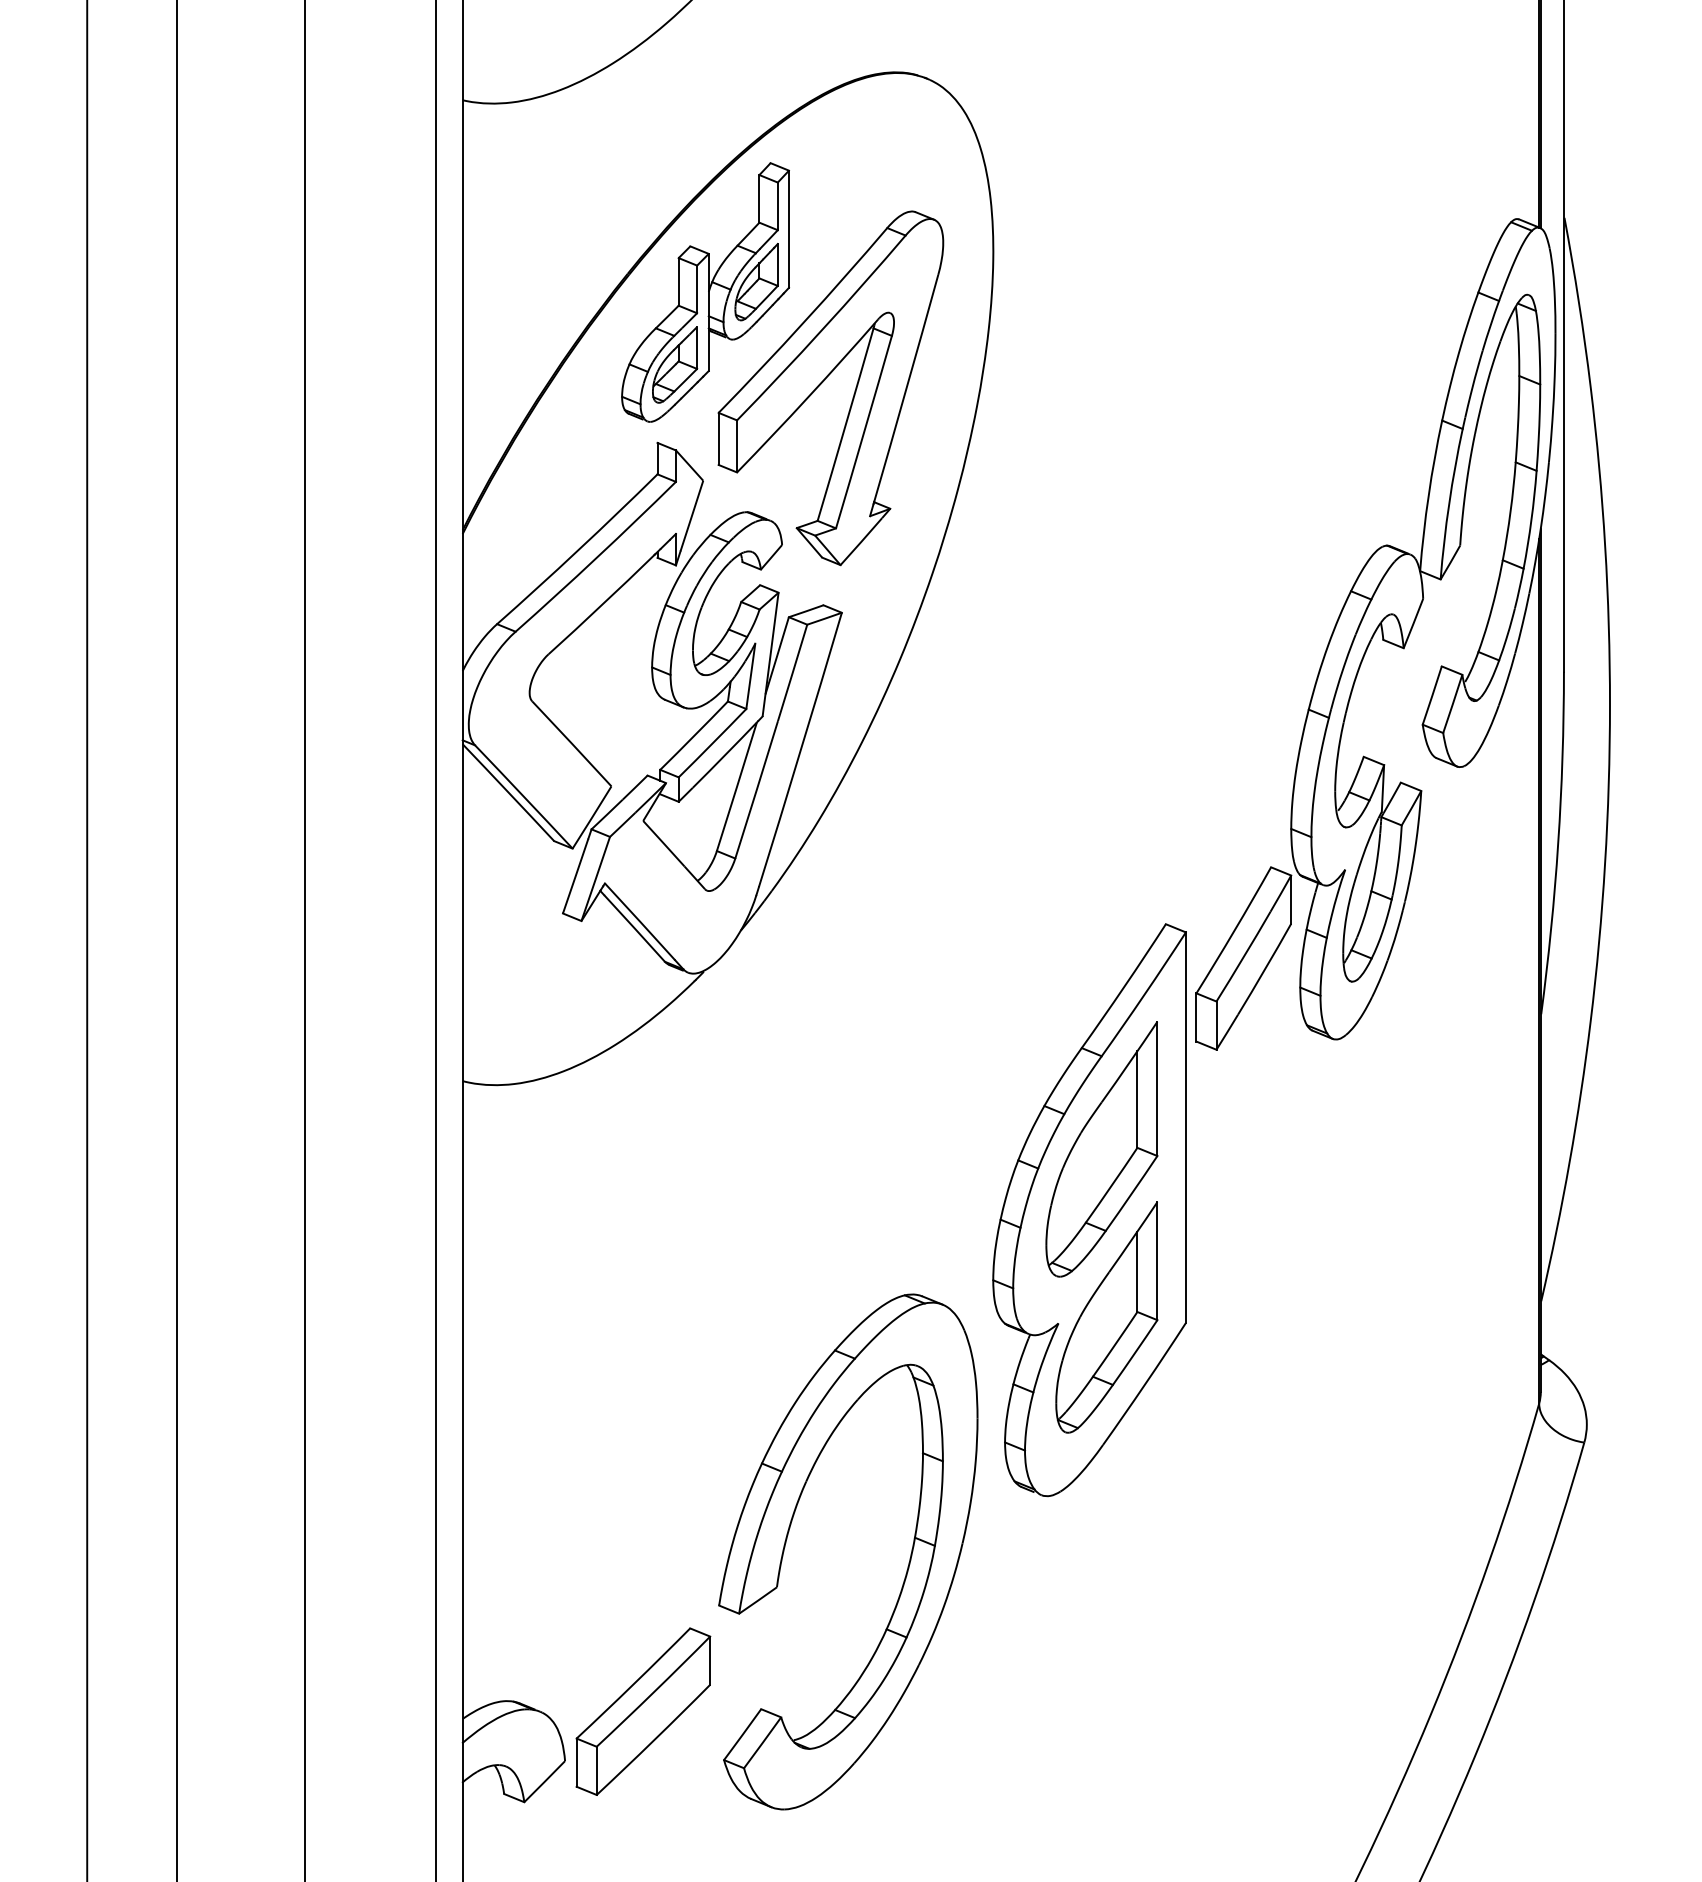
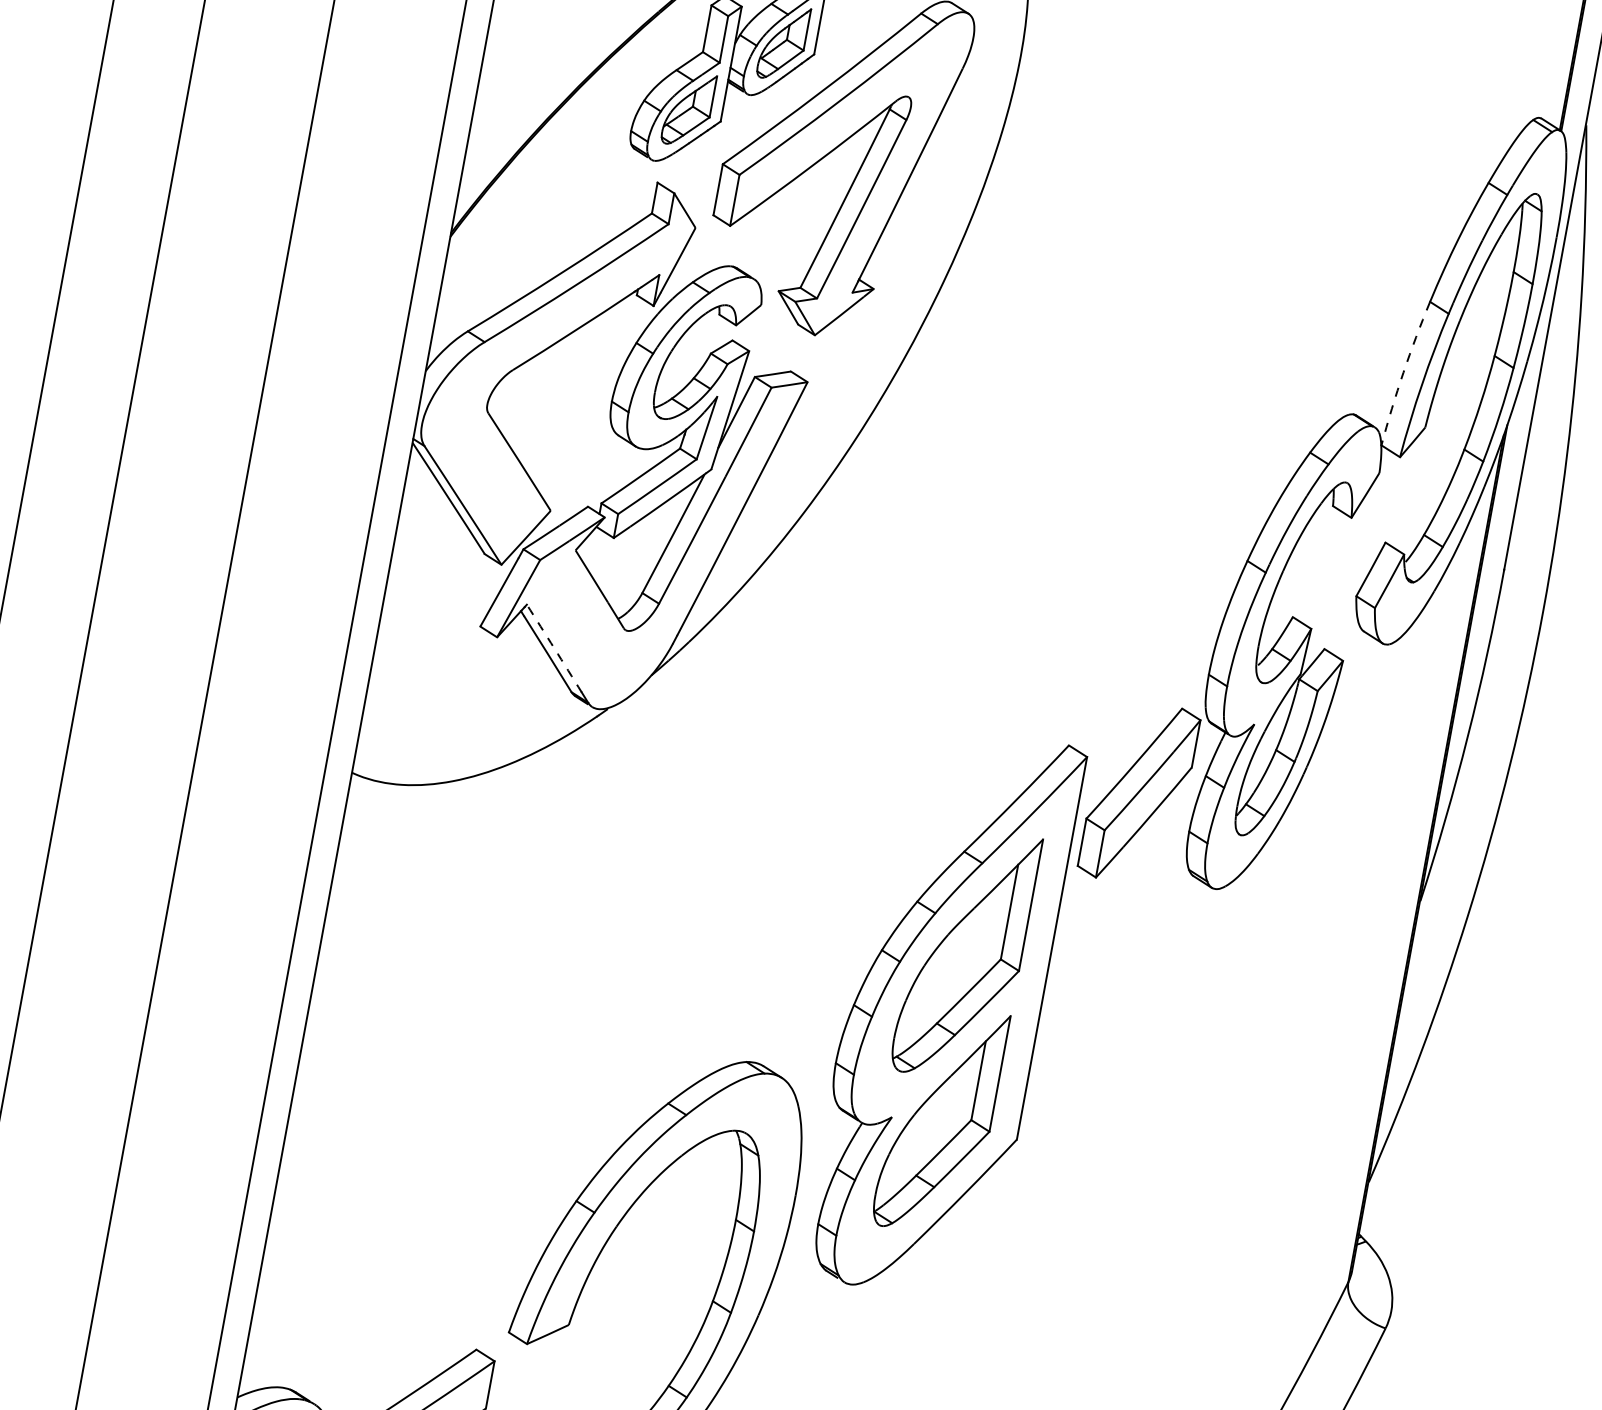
arc: (1428, 495) -> (1403, 372), solid -> dashed
arc: (640, 921) -> (554, 648), solid -> dashed

